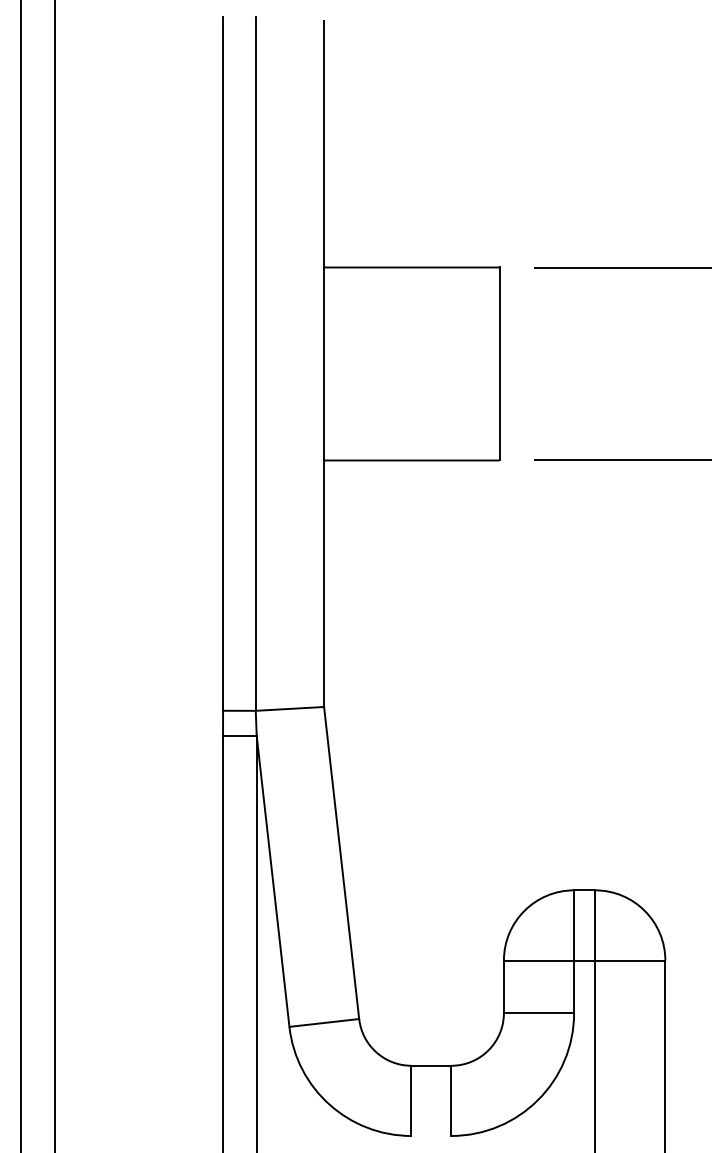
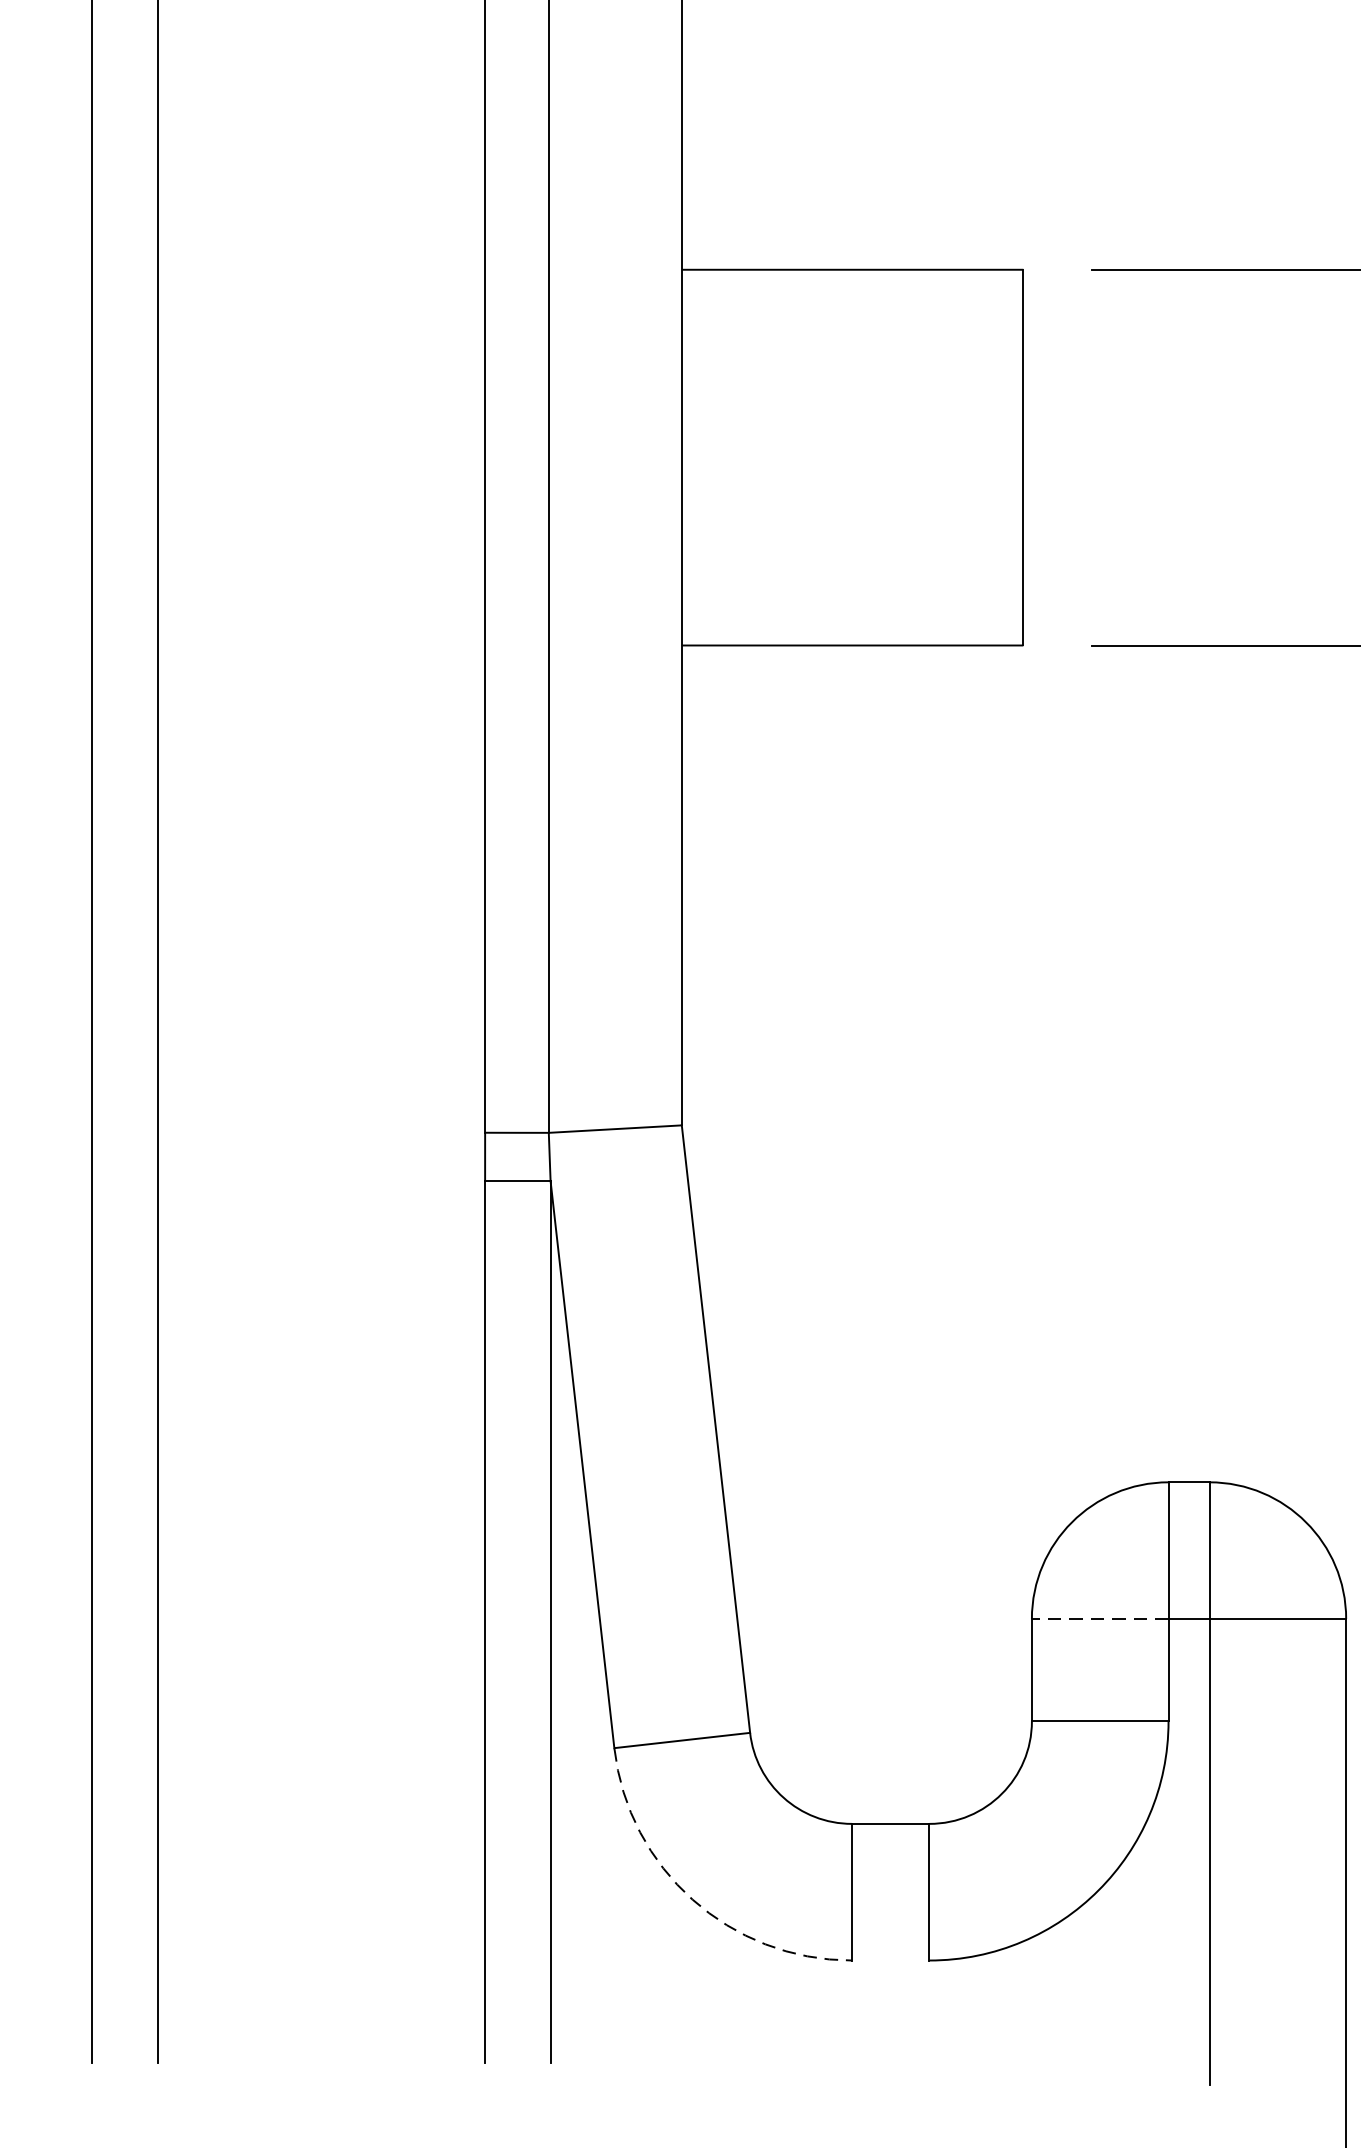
line: (538, 960) -> (1099, 1618), solid -> dashed
arc: (329, 1104) -> (692, 1899), solid -> dashed

